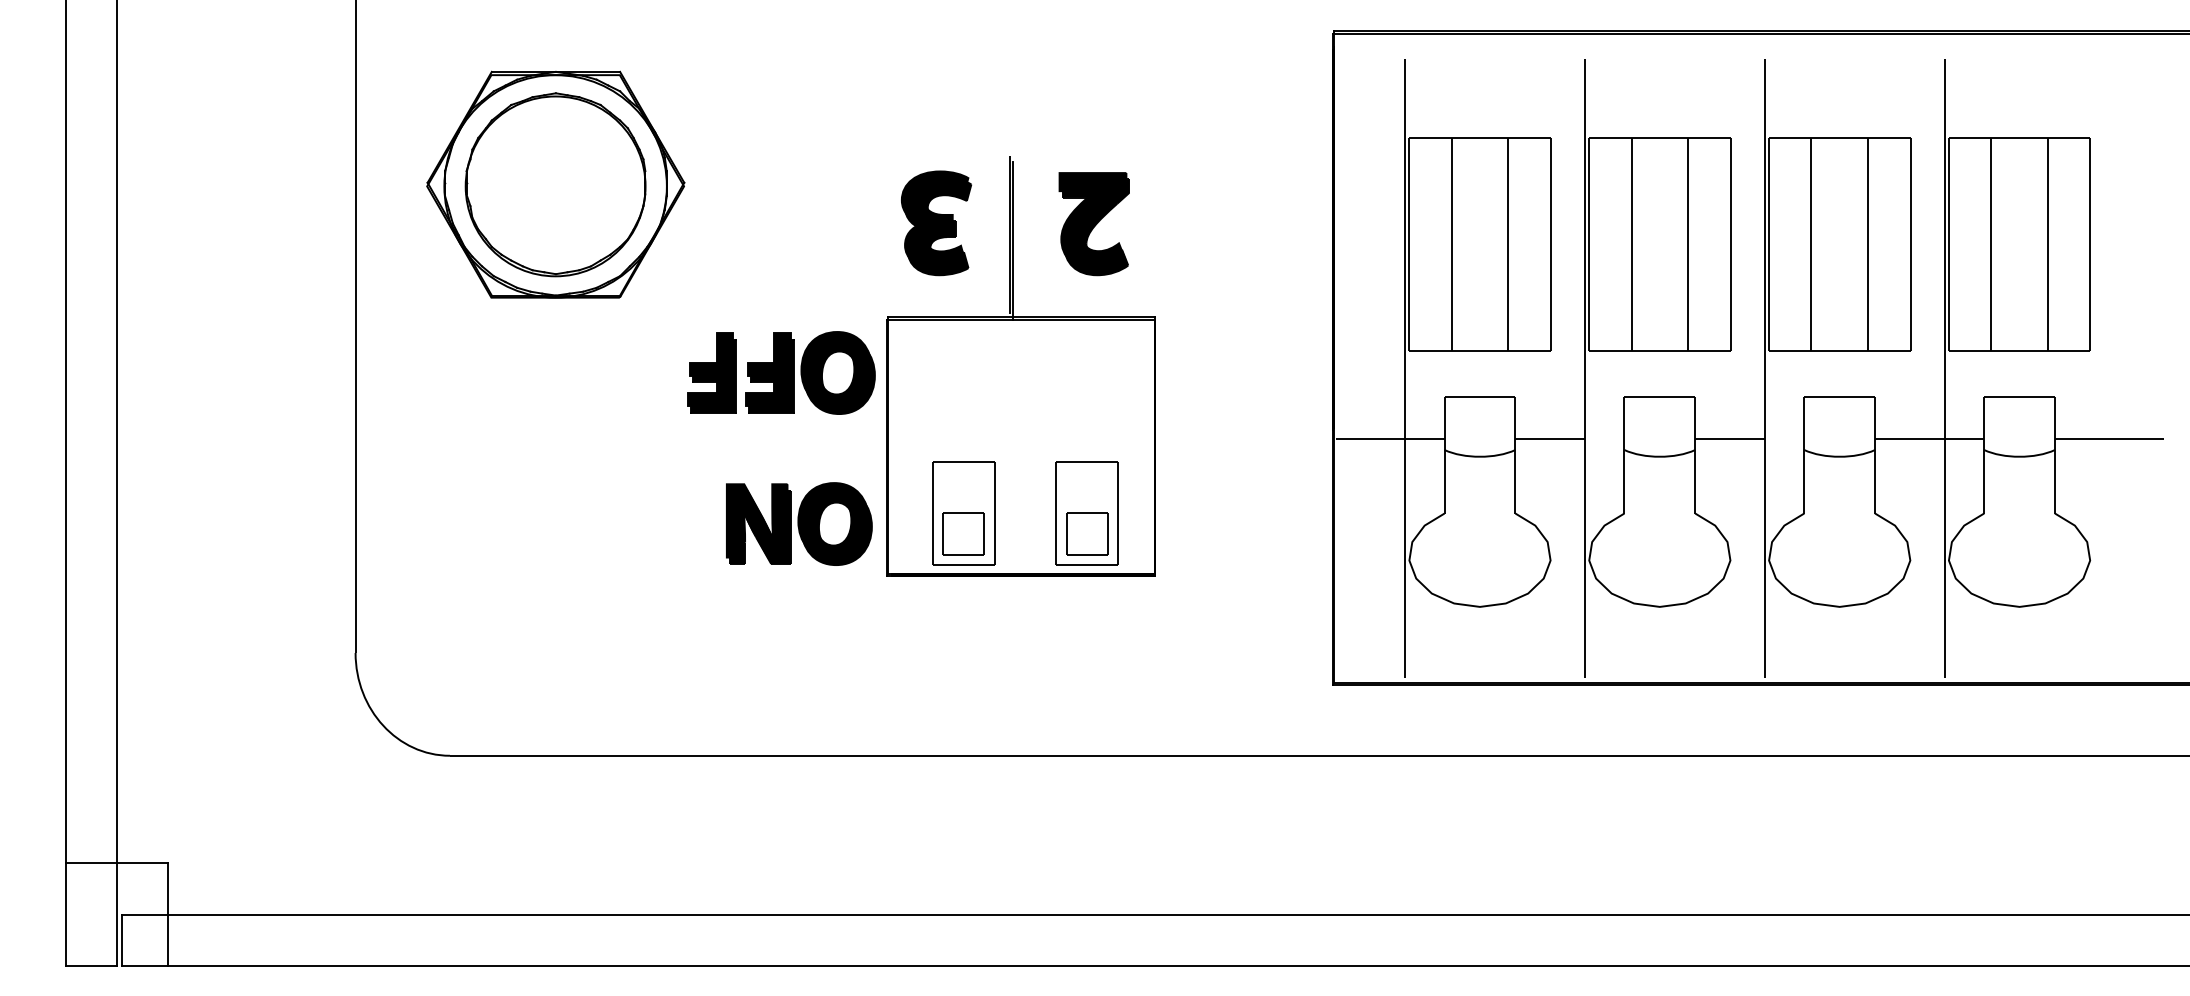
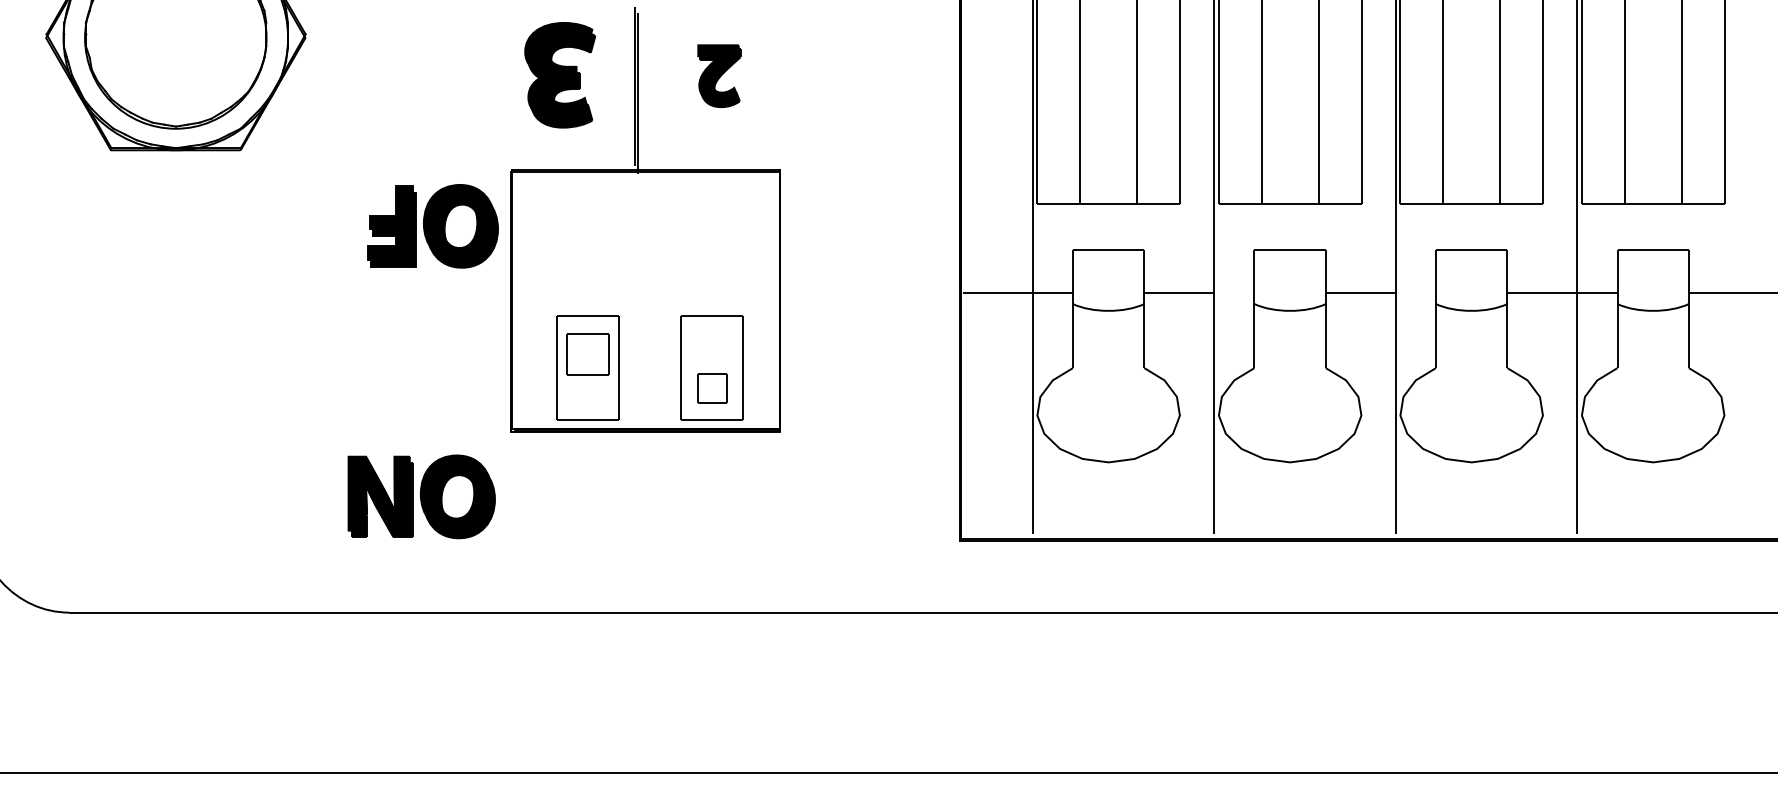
part: (1093, 224) -> (718, 76), size x0.6
part: (711, 372) -> (333, 225), removed
part: (799, 523) -> (421, 496), moved
part: (963, 533) -> (587, 353), moved
part: (1087, 533) -> (712, 388), size x0.7

